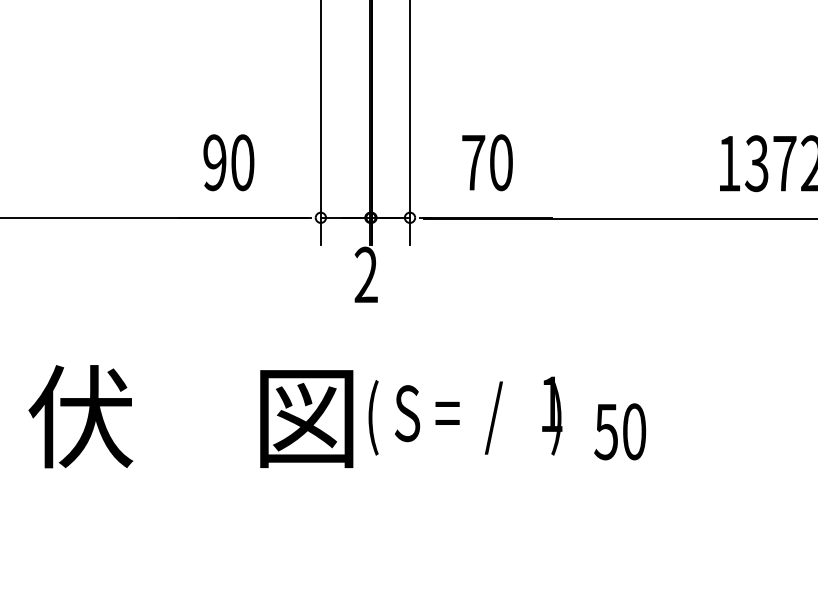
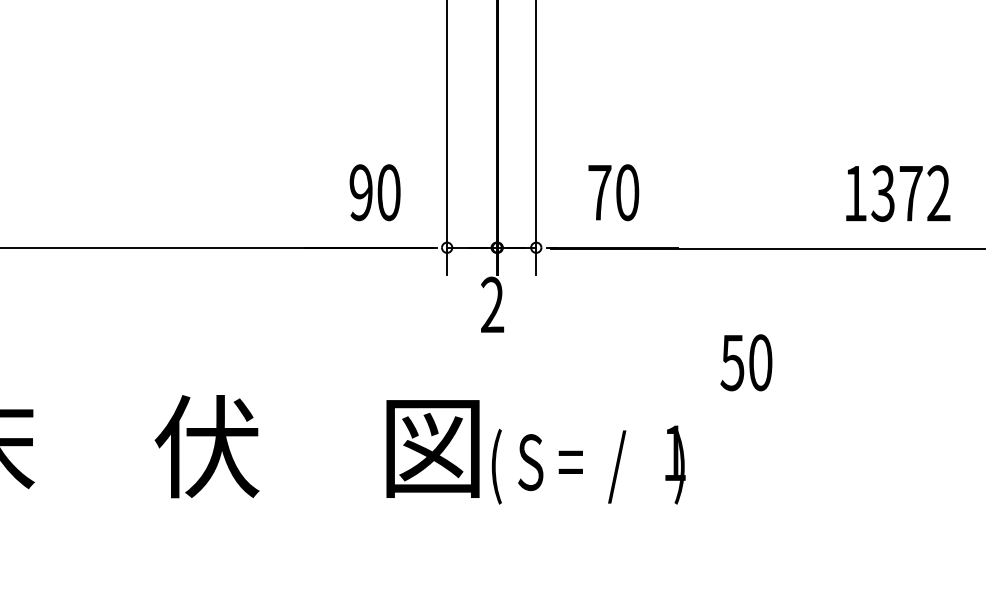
text: (228, 162) -> (374, 192), moved
text: (465, 415) -> (588, 464), moved
text: (620, 431) -> (746, 362), moved

